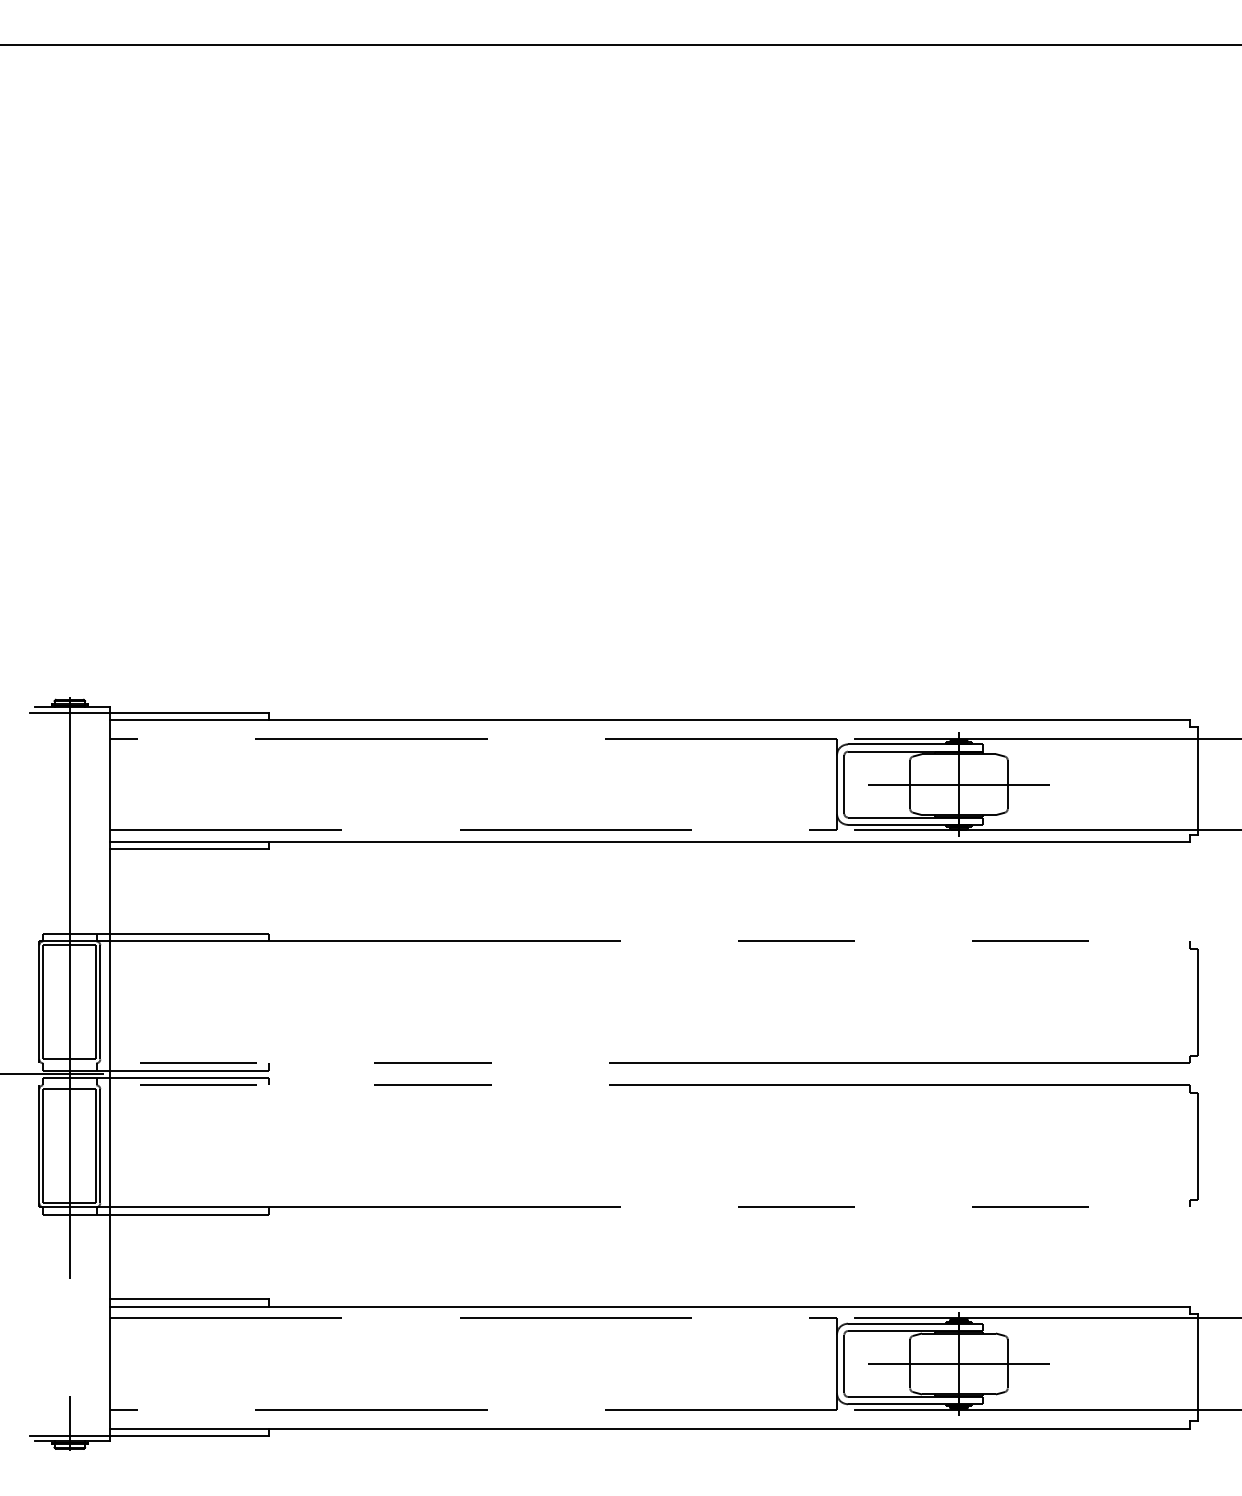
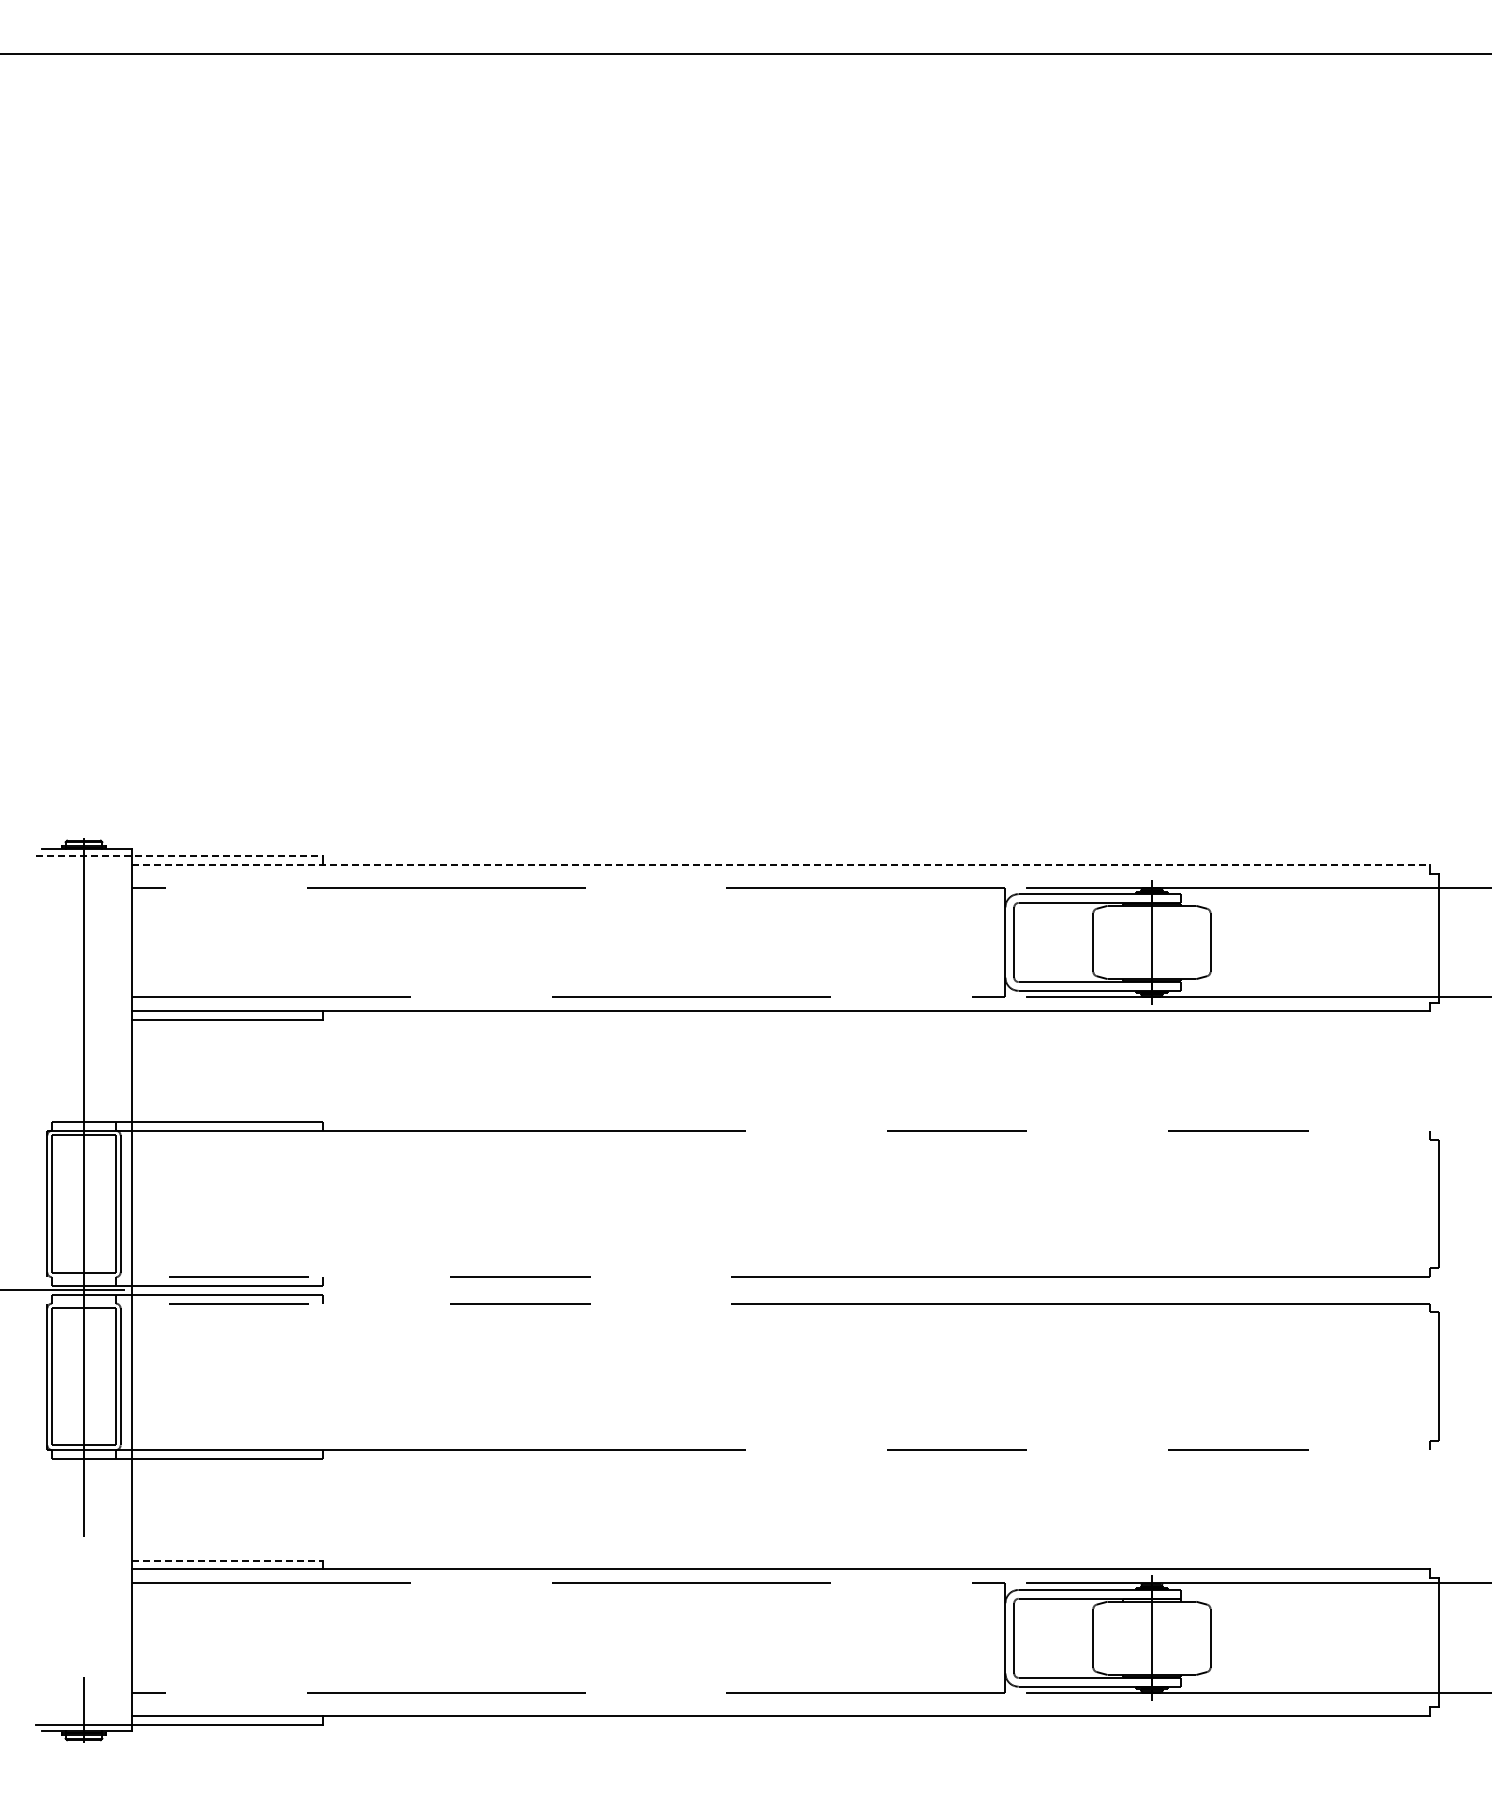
line: (149, 713) -> (179, 856), solid -> dashed
line: (650, 719) -> (781, 864), solid -> dashed
line: (958, 784) -> (1151, 942), removed
line: (189, 1299) -> (227, 1560), solid -> dashed
line: (958, 1364) -> (1151, 1638), removed

